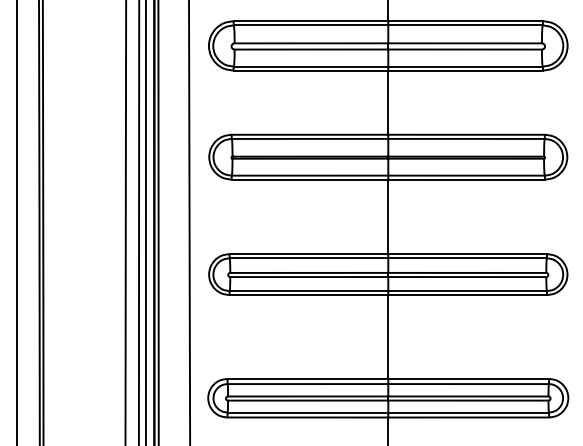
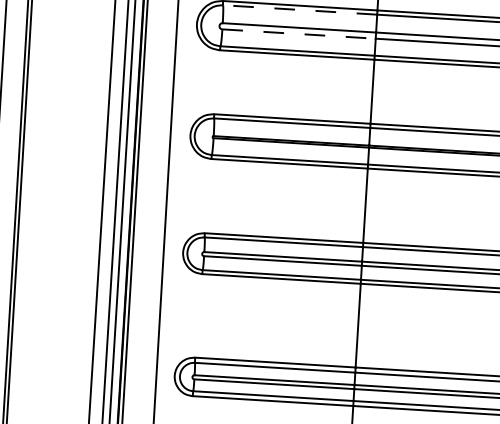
line: (310, 25) -> (299, 9), solid -> dashed
line: (311, 49) -> (299, 34), solid -> dashed

